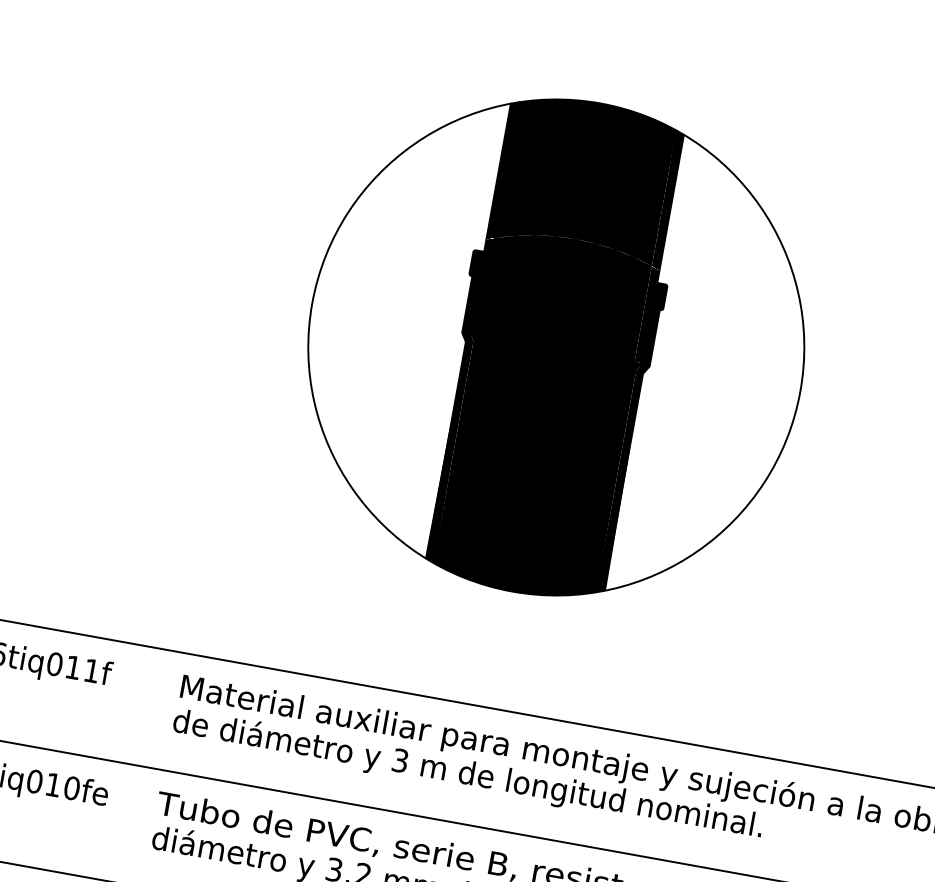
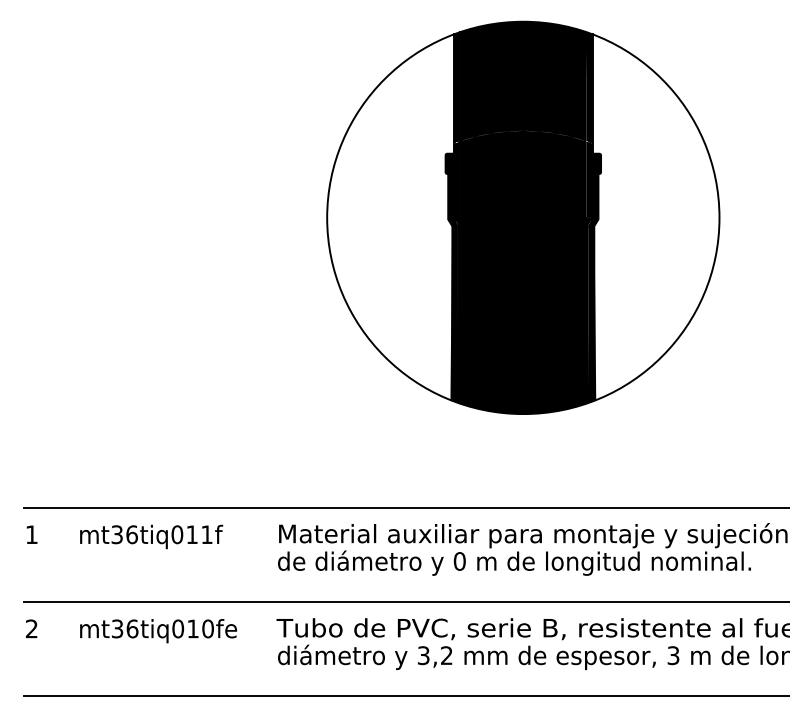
text: (399, 760) -> (459, 561), 3 -> 0

